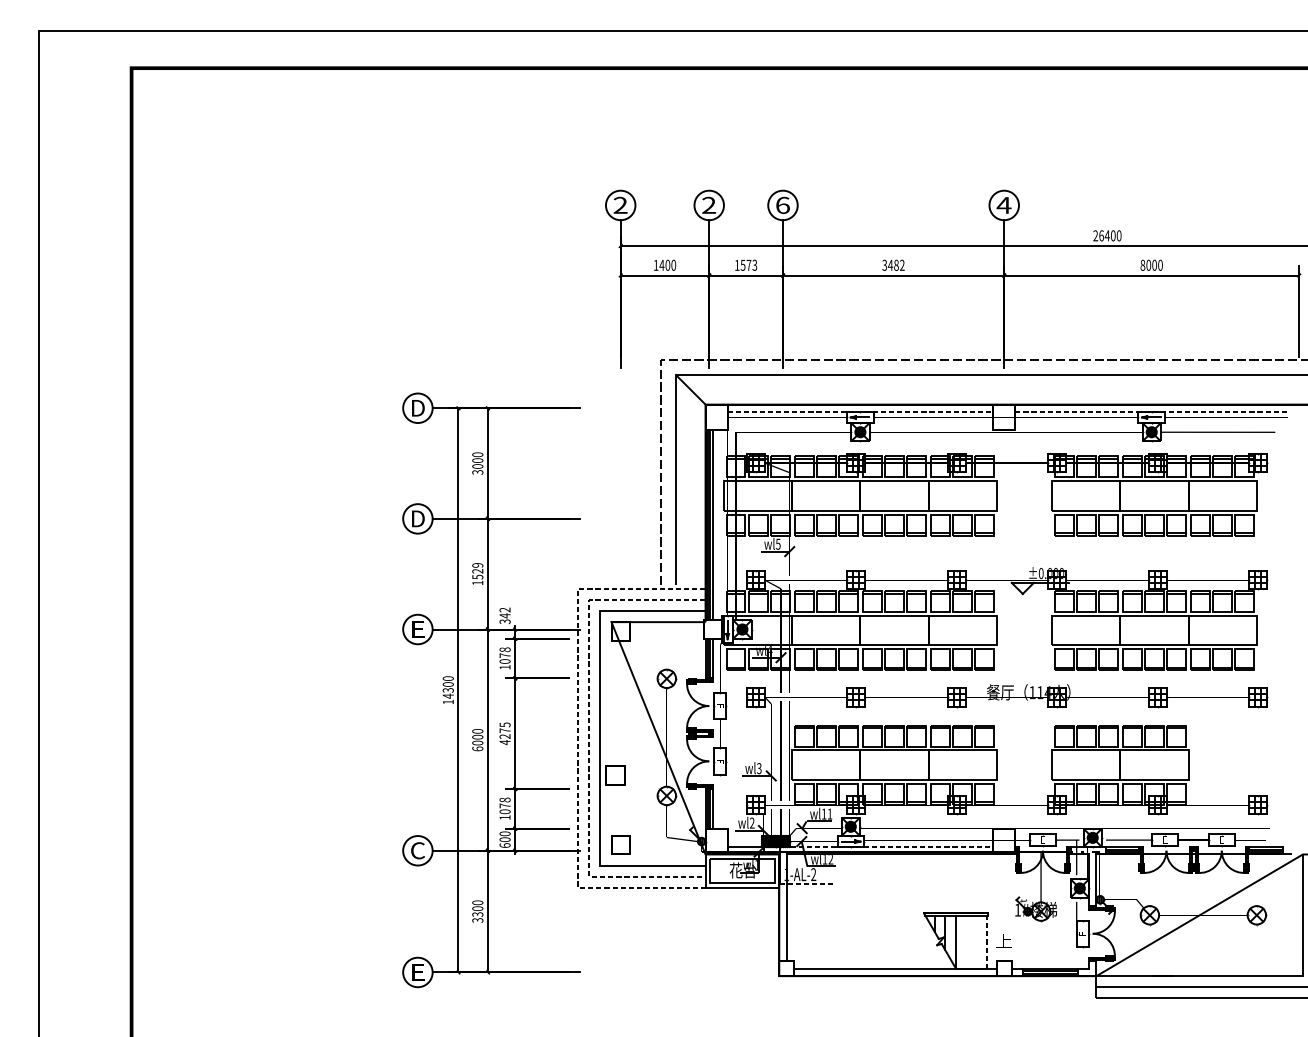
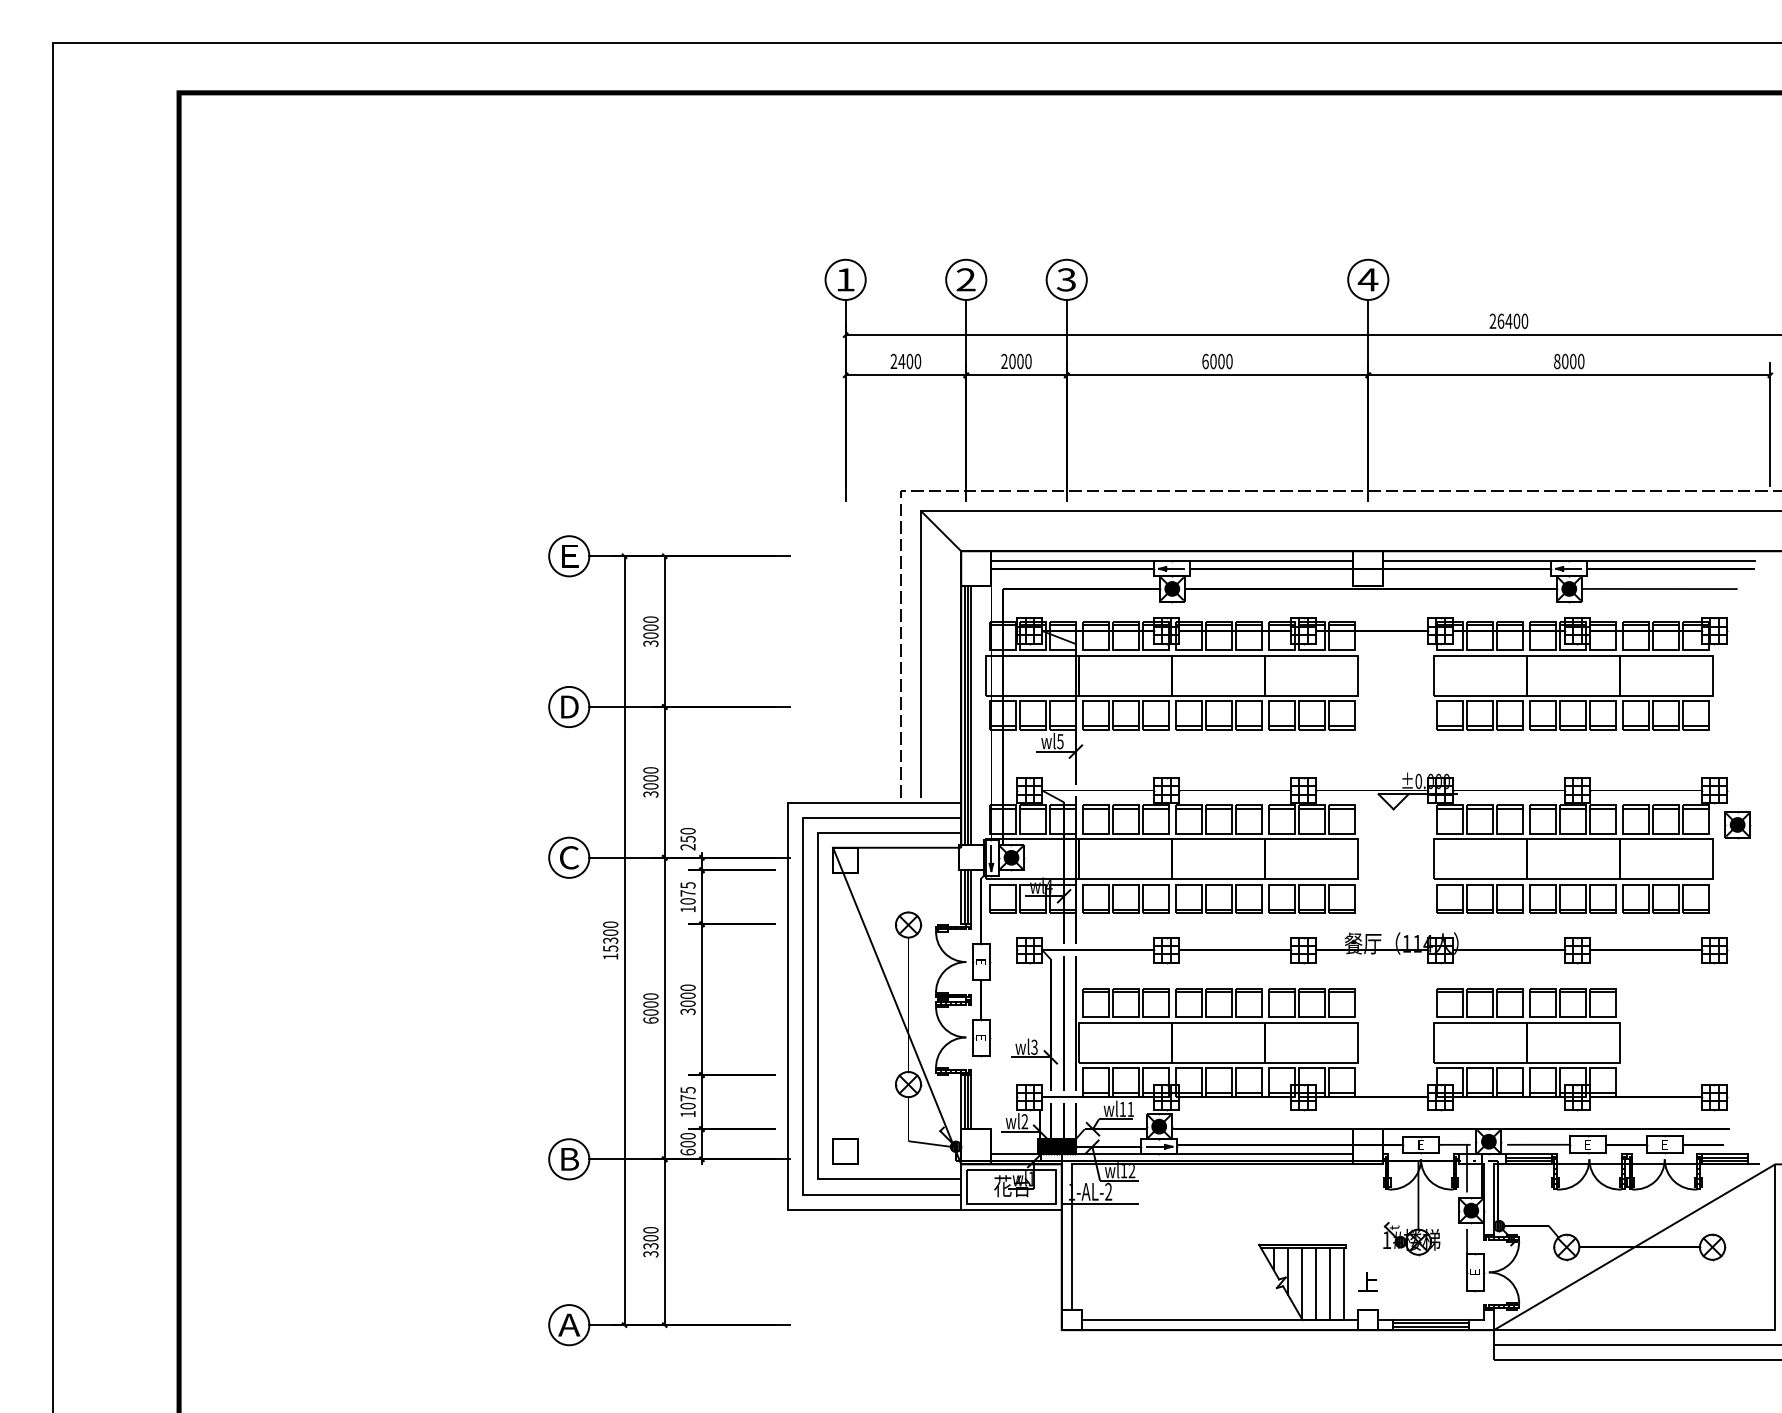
text: (620, 205) -> (845, 279), 2 -> 1
text: (782, 205) -> (1066, 279), 6 -> 3
text: (655, 264) -> (893, 360), 1400 -> 2400
text: (746, 265) -> (1016, 361), 1573 -> 2000
text: (893, 265) -> (1217, 361), 3482 -> 6000
text: (418, 408) -> (569, 556), D -> E
line: (860, 412) -> (1172, 561), dashed -> solid
line: (1151, 412) -> (1569, 561), dashed -> solid
text: (477, 574) -> (650, 782), 1529 -> 3000
part: (1275, 605) -> (1737, 825), added
text: (504, 616) -> (687, 839), 342 -> 250
text: (418, 629) -> (569, 857), E -> C
text: (504, 649) -> (687, 885), 1078 -> 1075
text: (448, 696) -> (610, 948), 14300 -> 15300
text: (504, 733) -> (687, 999), 4275 -> 3000
line: (578, 738) -> (787, 1006), dashed -> solid
line: (589, 738) -> (802, 1006), dashed -> solid
part: (615, 775) -> (838, 1056), removed
text: (504, 799) -> (687, 1089), 1078 -> 1075
line: (888, 847) -> (1210, 1154), dashed -> solid
text: (418, 850) -> (569, 1158), C -> B
line: (807, 883) -> (1100, 1204), dashed -> solid
line: (966, 941) -> (1316, 1283), added
line: (976, 941) -> (1330, 1283), added
line: (986, 941) -> (1344, 1283), dashed -> solid
text: (418, 971) -> (569, 1324), E -> A

